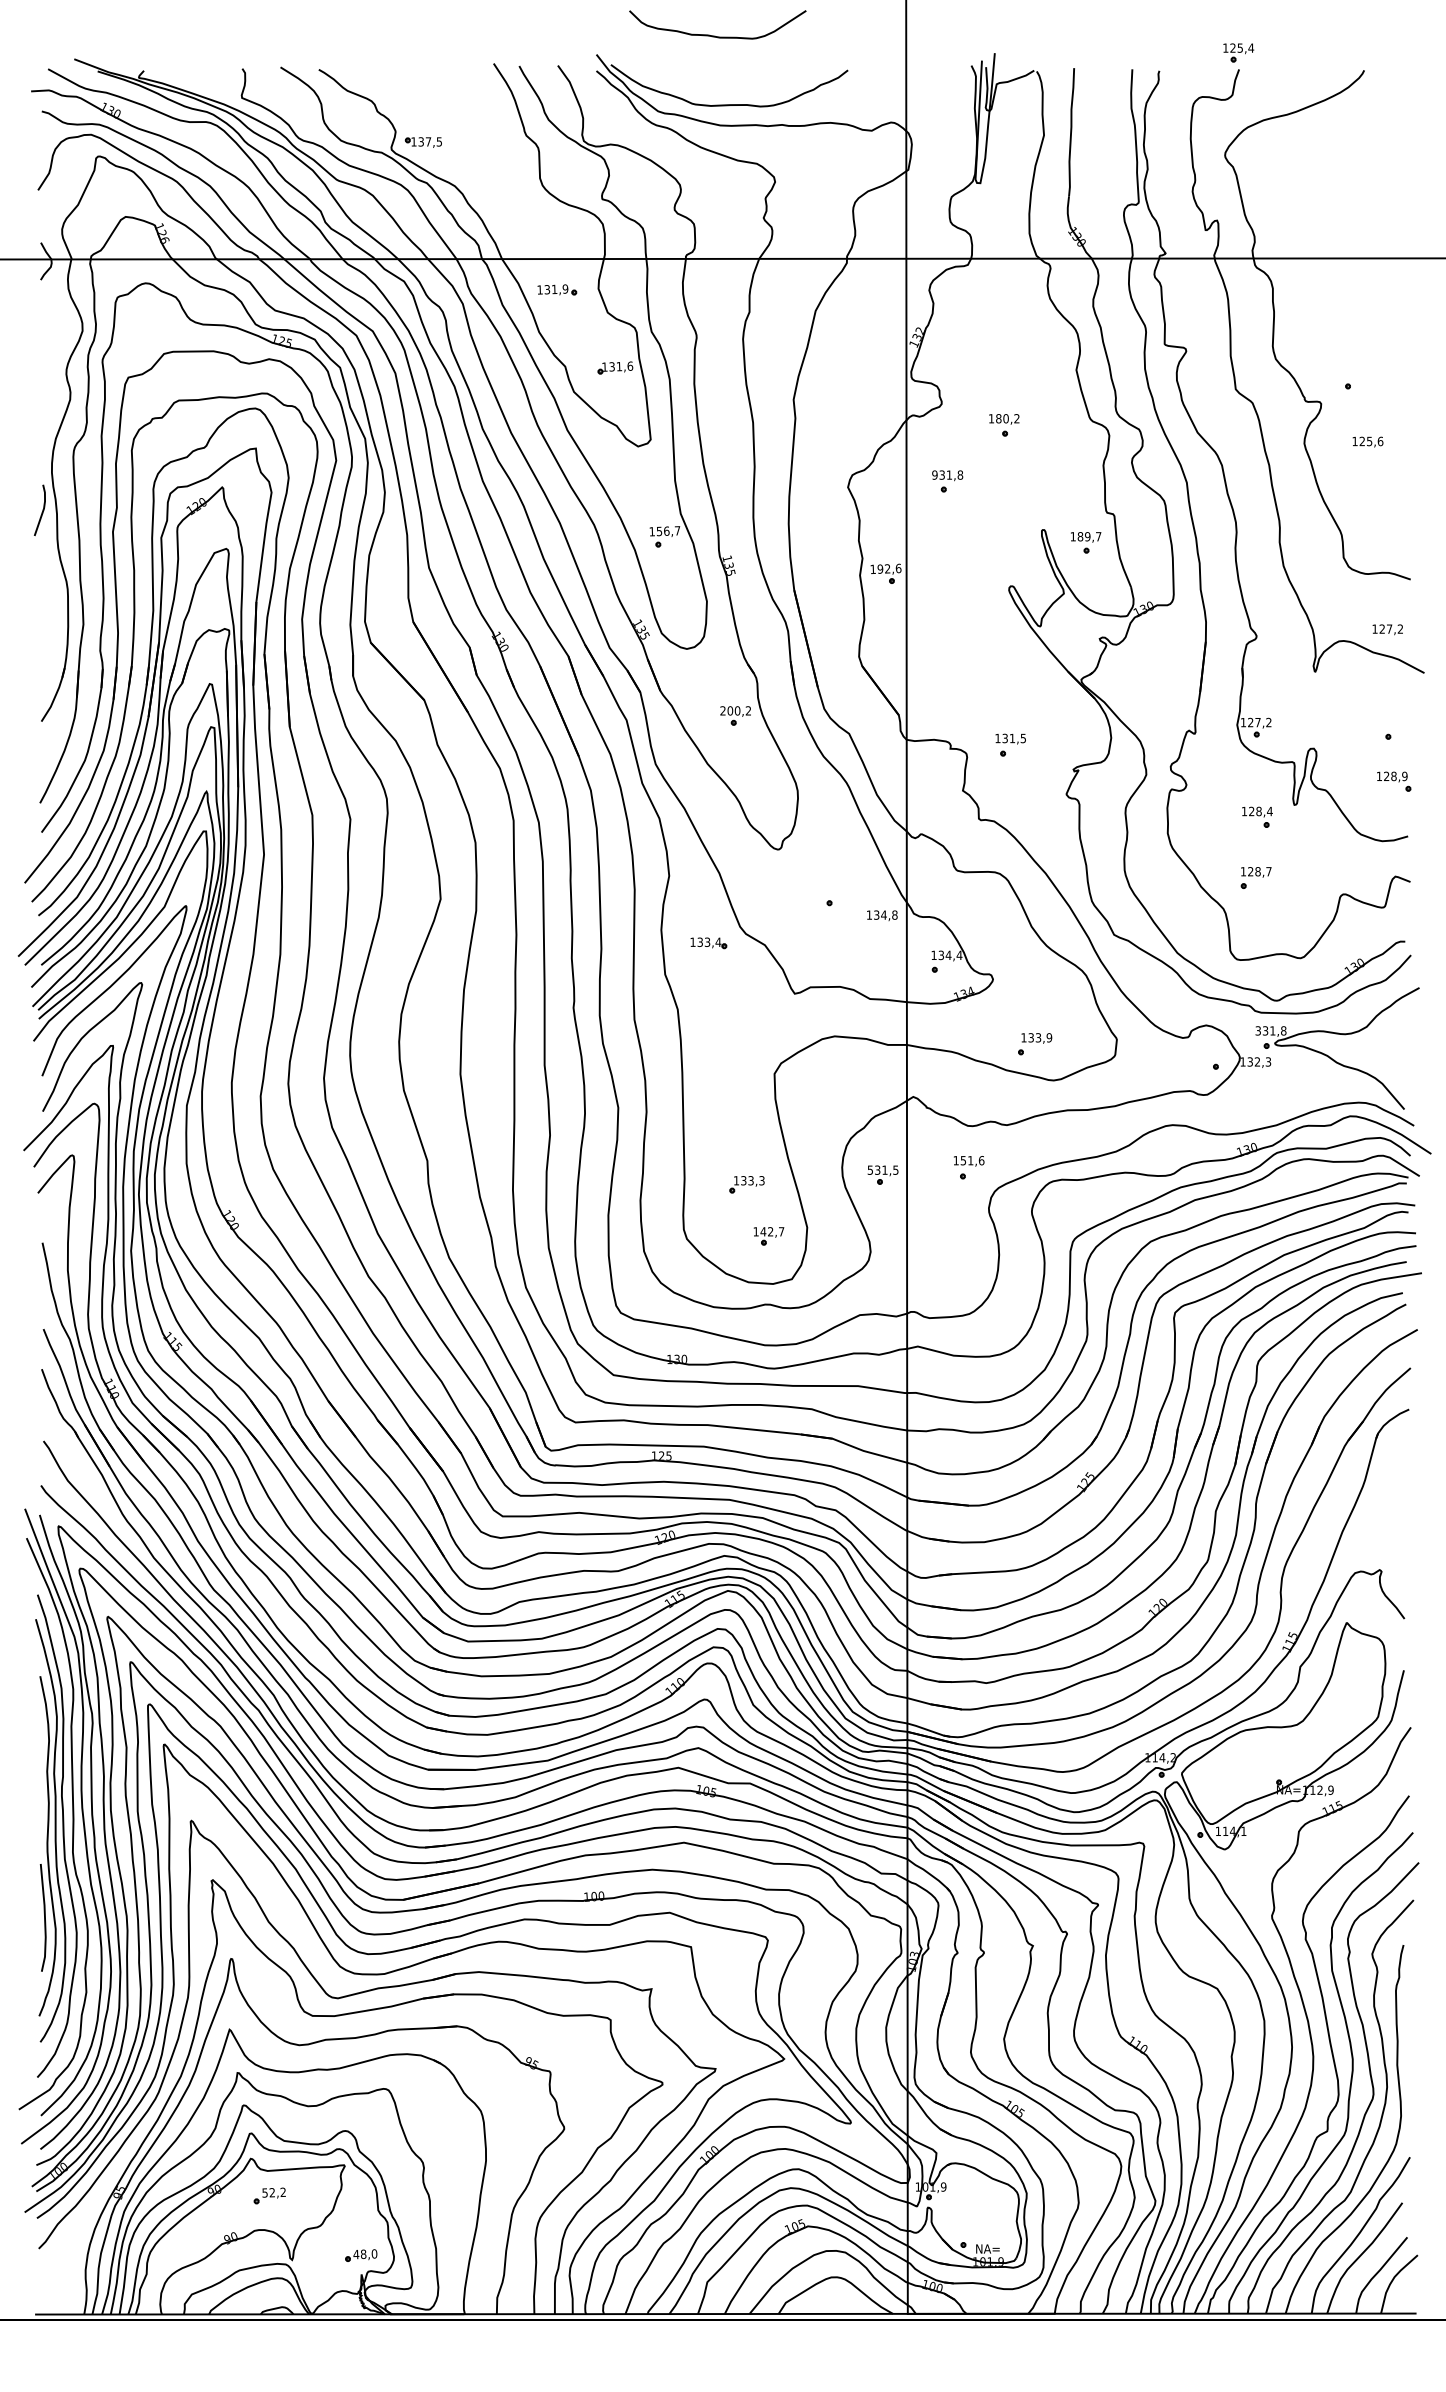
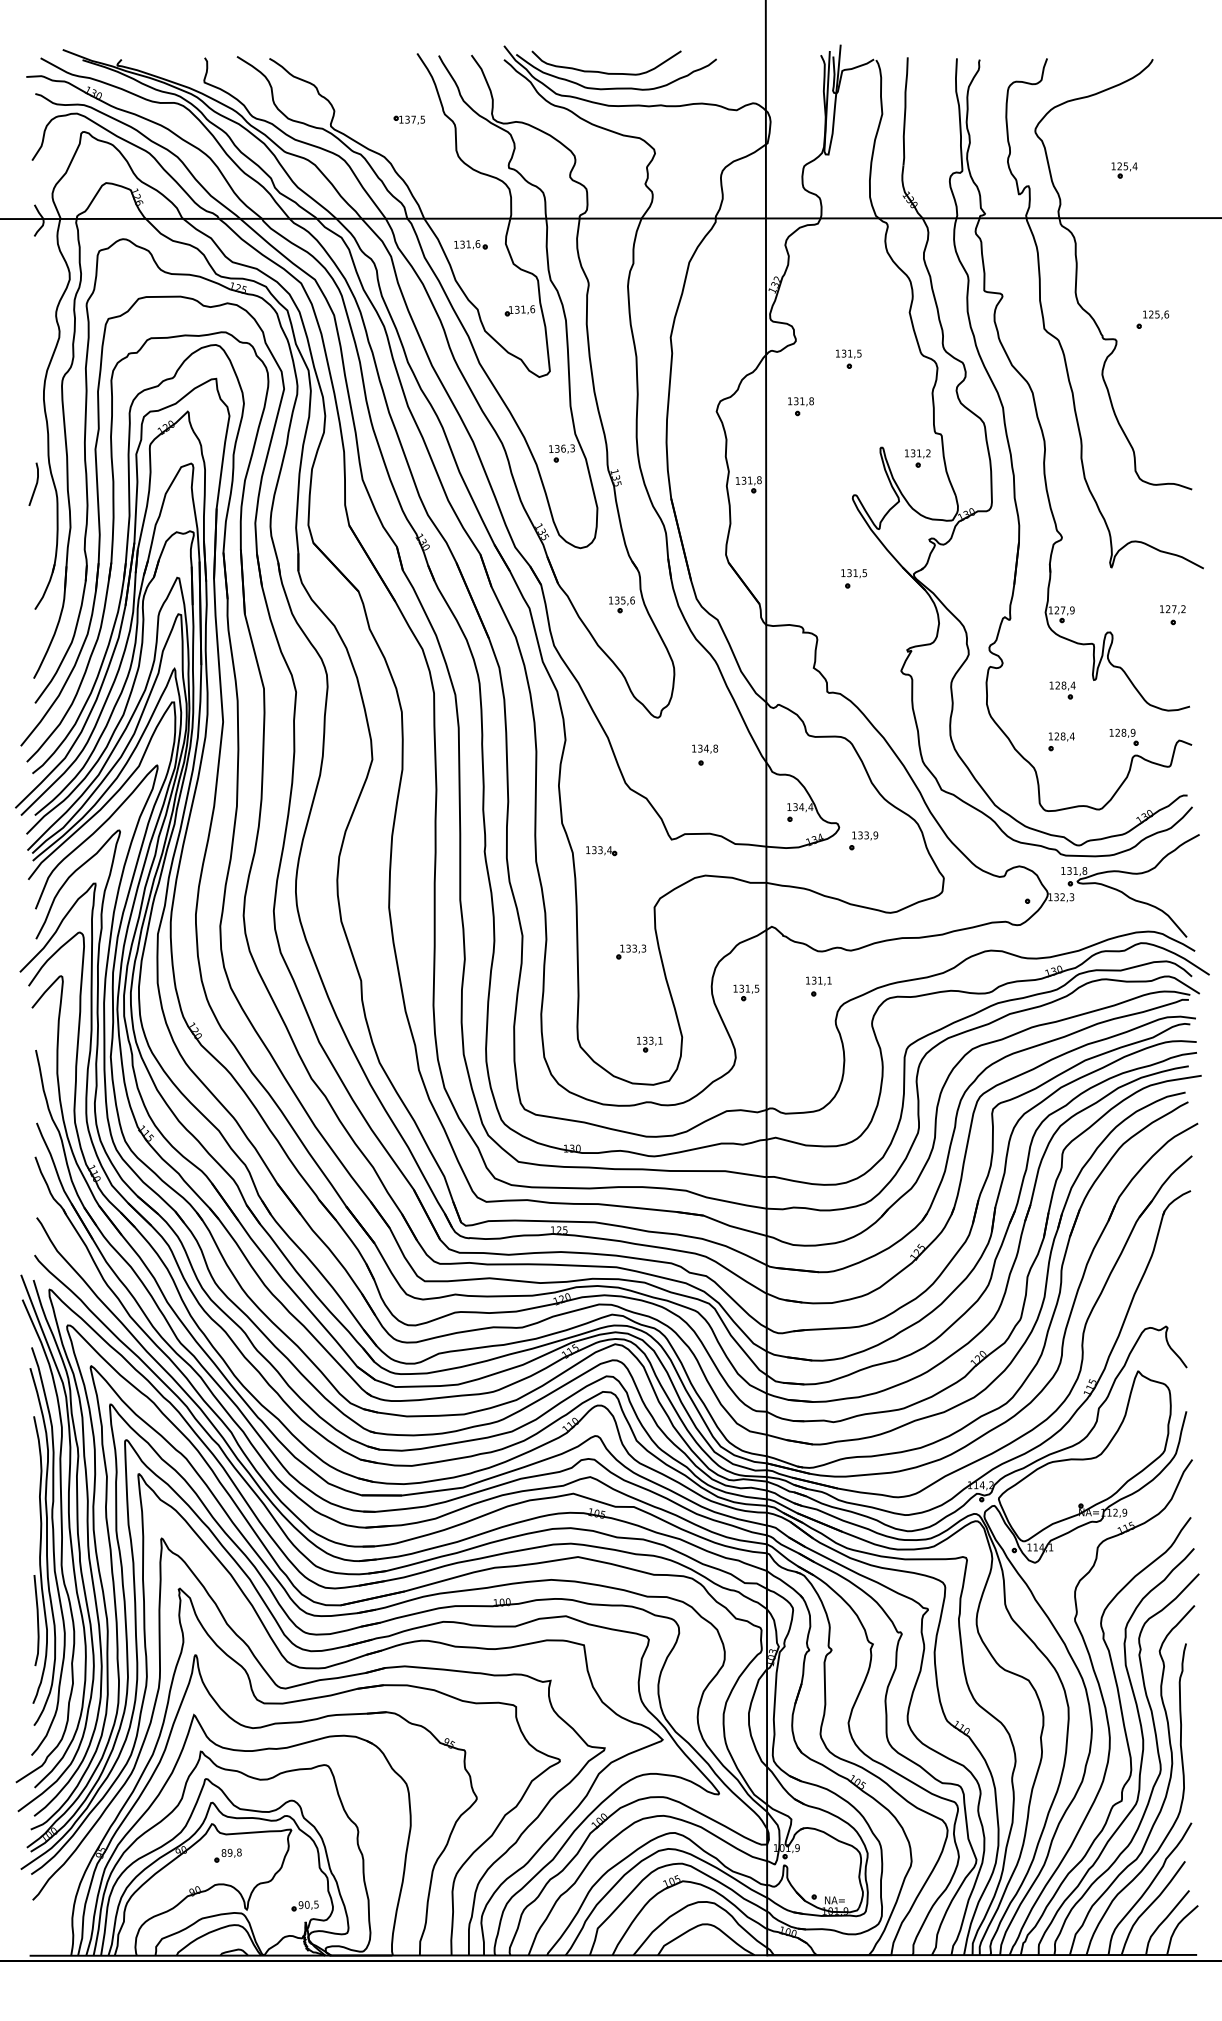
curve: (715, 35) -> (604, 72), moved
part: (1238, 52) -> (1124, 170), moved
part: (422, 142) -> (408, 120), moved
text: (565, 288) -> (477, 243), 131,9 -> 131,6
text: (1007, 418) -> (851, 353), 180,2 -> 131,5
text: (1367, 441) -> (1155, 314), moved
text: (934, 474) -> (789, 400), 931,8 -> 131,8
line: (41, 512) -> (35, 486), moved
text: (668, 530) -> (564, 448), 156,7 -> 136,3
text: (1089, 536) -> (920, 453), 189,7 -> 131,2
text: (889, 568) -> (751, 480), 192,6 -> 131,8
text: (1387, 629) -> (1172, 609), moved
text: (735, 710) -> (621, 600), 200,2 -> 135,6
text: (1268, 722) -> (1072, 610), 127,2 -> 127,9
part: (1010, 744) -> (853, 578), moved
part: (1394, 781) -> (1124, 737), moved
text: (1268, 871) -> (1072, 736), 128,7 -> 128,4
text: (882, 915) -> (705, 748), moved
part: (708, 943) -> (601, 851), moved
text: (1257, 1030) -> (1062, 870), 331,8 -> 131,8
part: (1035, 1044) -> (864, 841), moved
text: (972, 1160) -> (821, 980), 151,6 -> 131,1
text: (869, 1169) -> (734, 988), 531,5 -> 131,5
part: (746, 1184) -> (630, 951), moved
text: (772, 1231) -> (652, 1040), 142,7 -> 133,1
text: (274, 2192) -> (231, 1852), 52,2 -> 89,8
text: (365, 2254) -> (308, 1905), 48,0 -> 90,5

